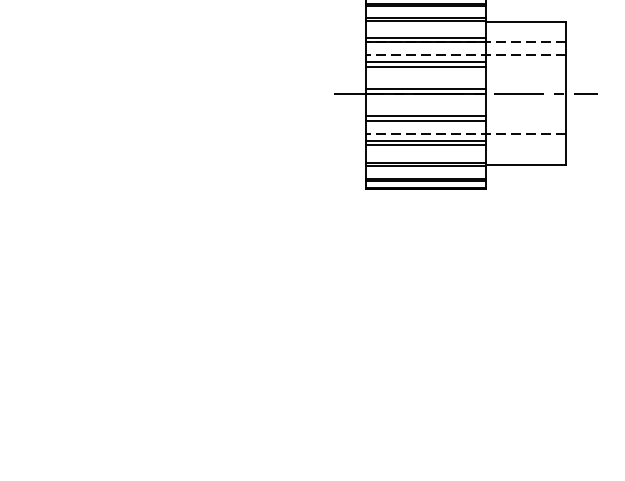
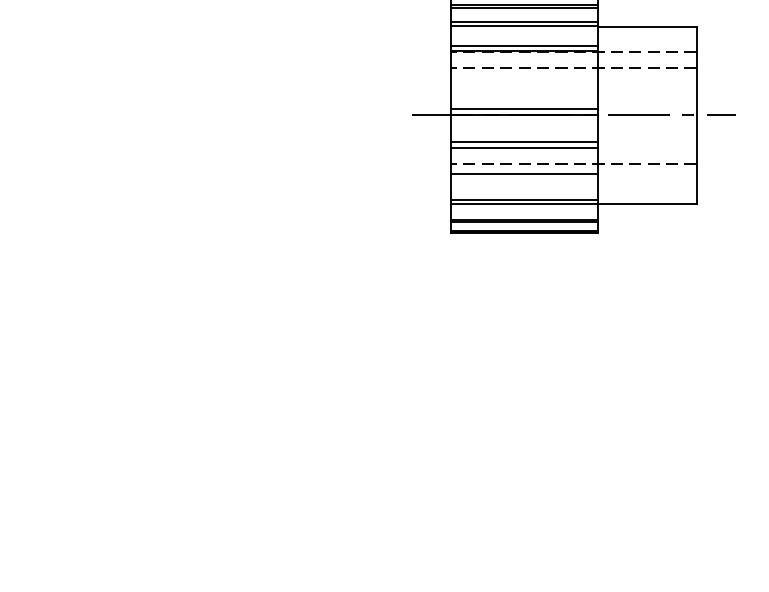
line: (426, 62) -> (524, 76), removed
line: (426, 66) -> (524, 81), removed
line: (426, 145) -> (524, 179), removed

